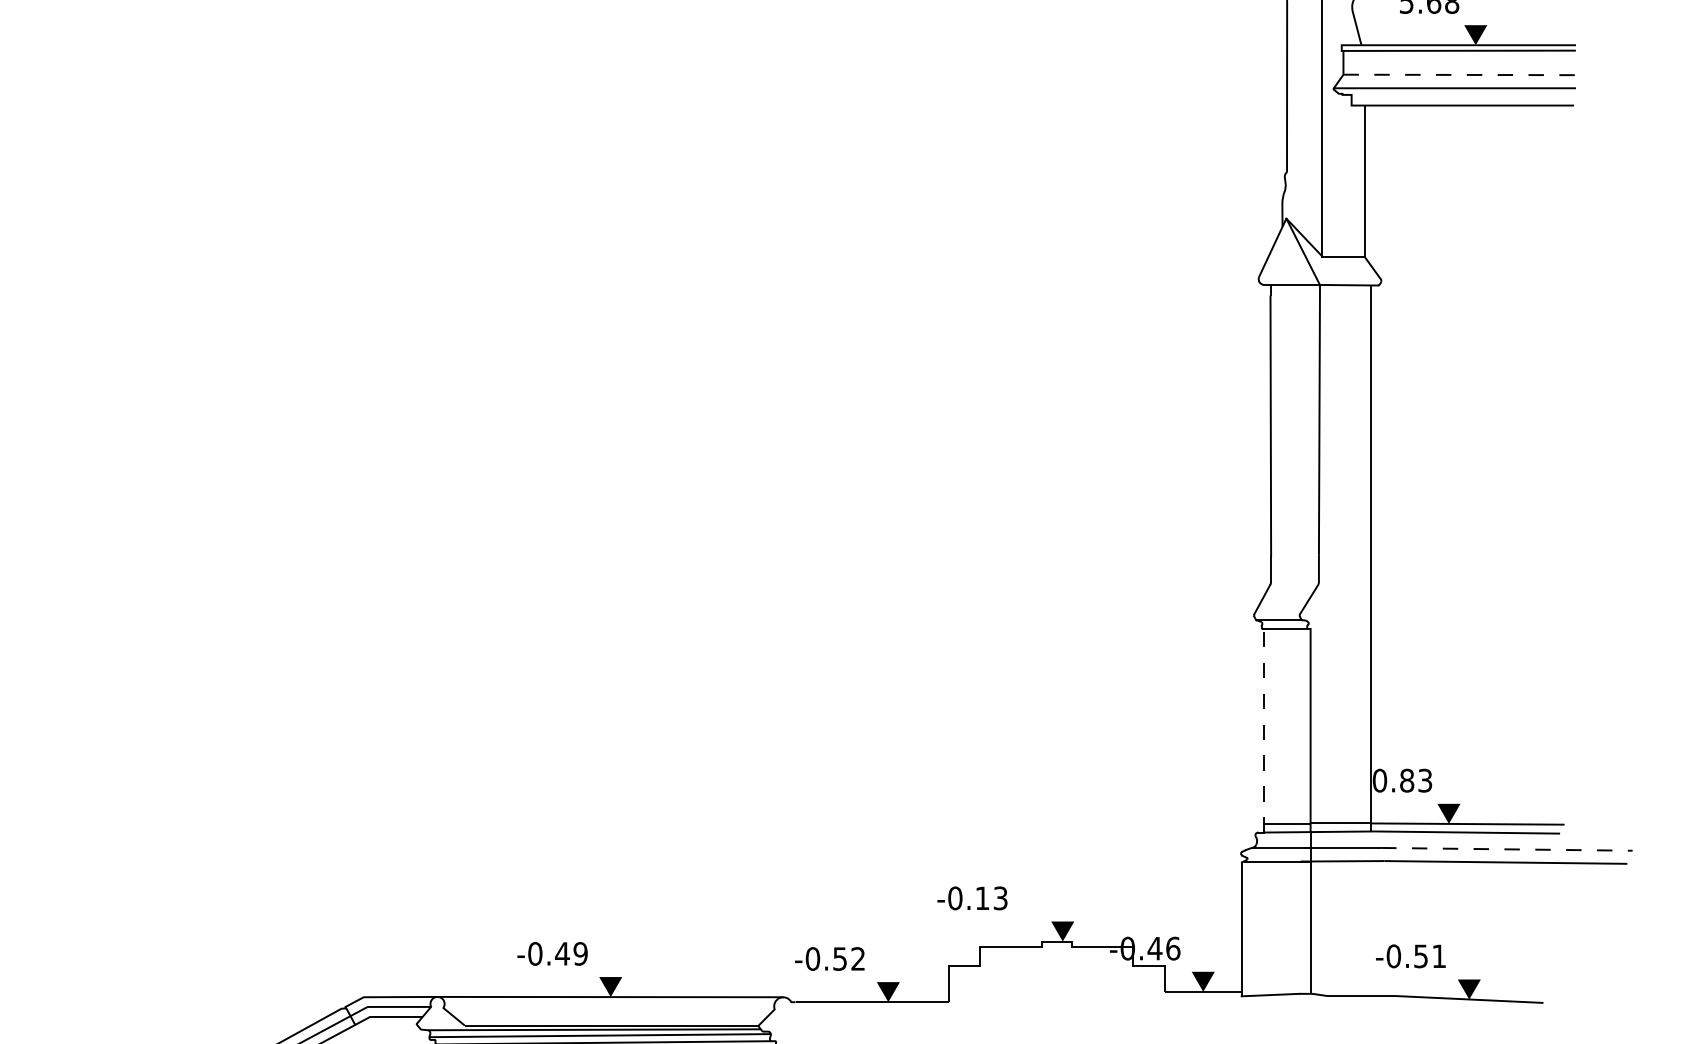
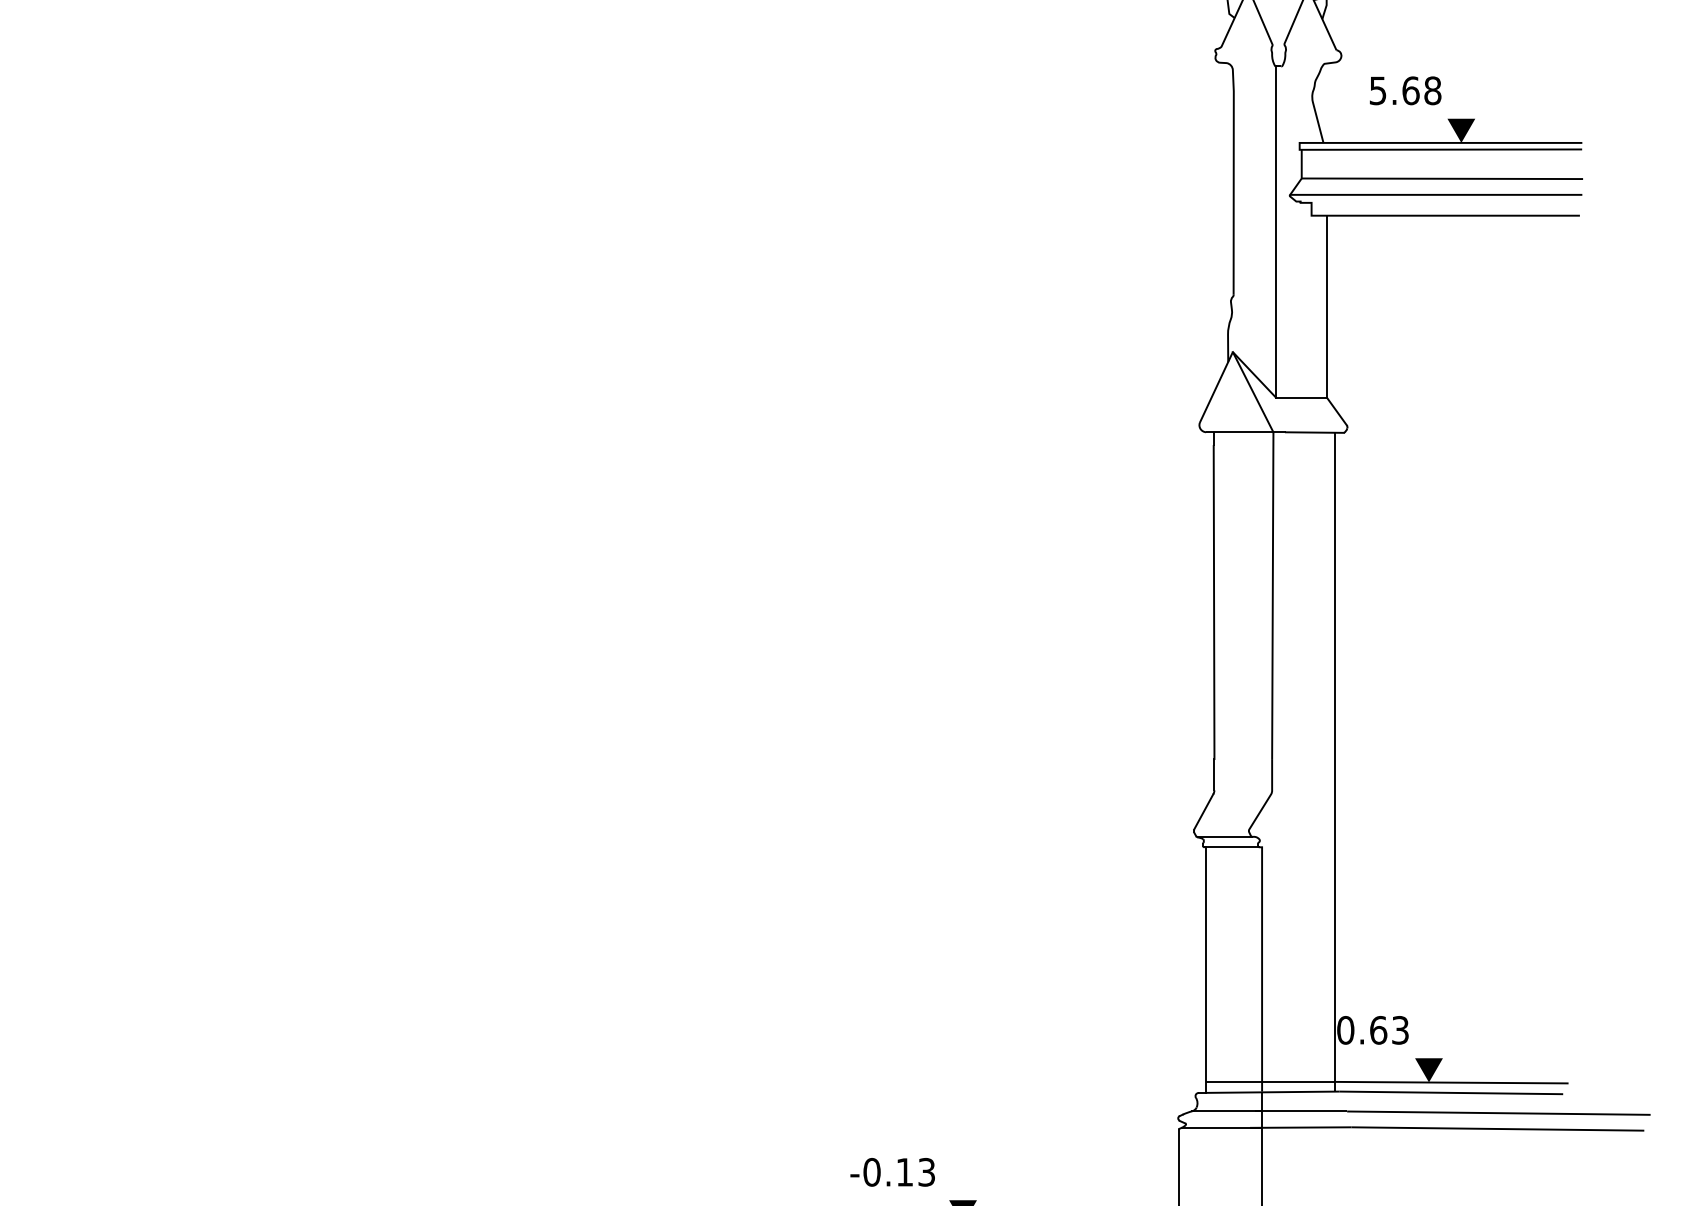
line: (1460, 74) -> (1442, 178), dashed -> solid
line: (1264, 730) -> (1206, 969), dashed -> solid
text: (1407, 780) -> (1379, 1030), 0.83 -> 0.63
line: (1506, 849) -> (1498, 1113), dashed -> solid
text: (972, 898) -> (892, 1172), moved

